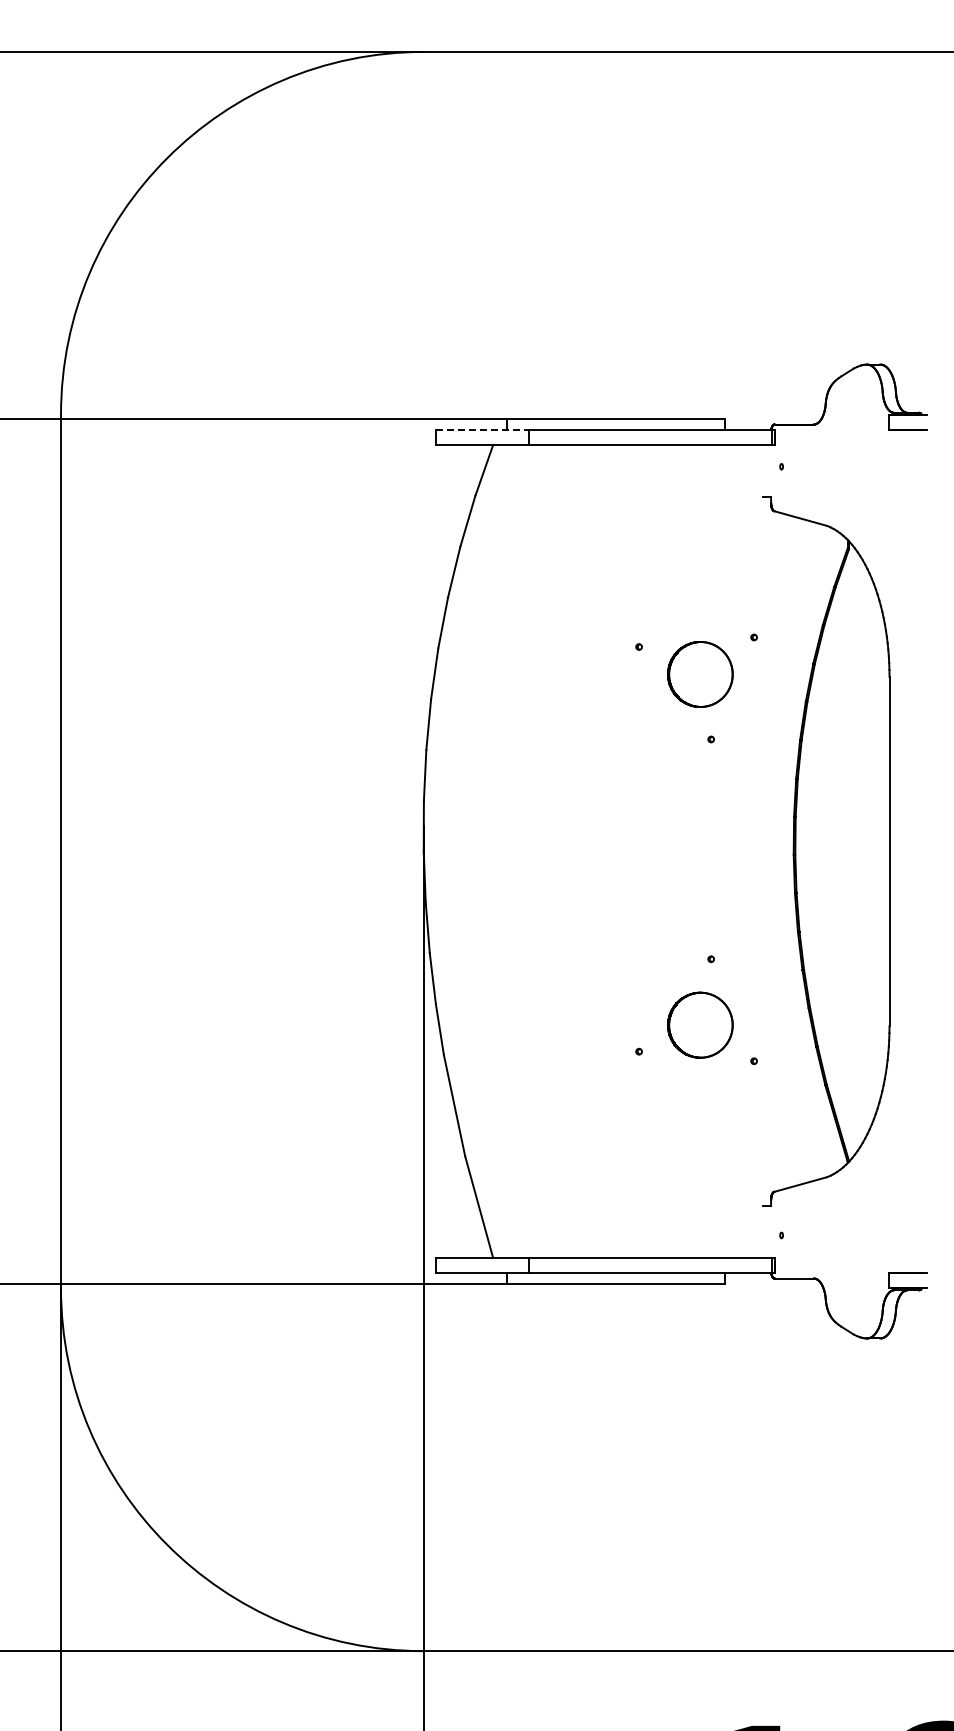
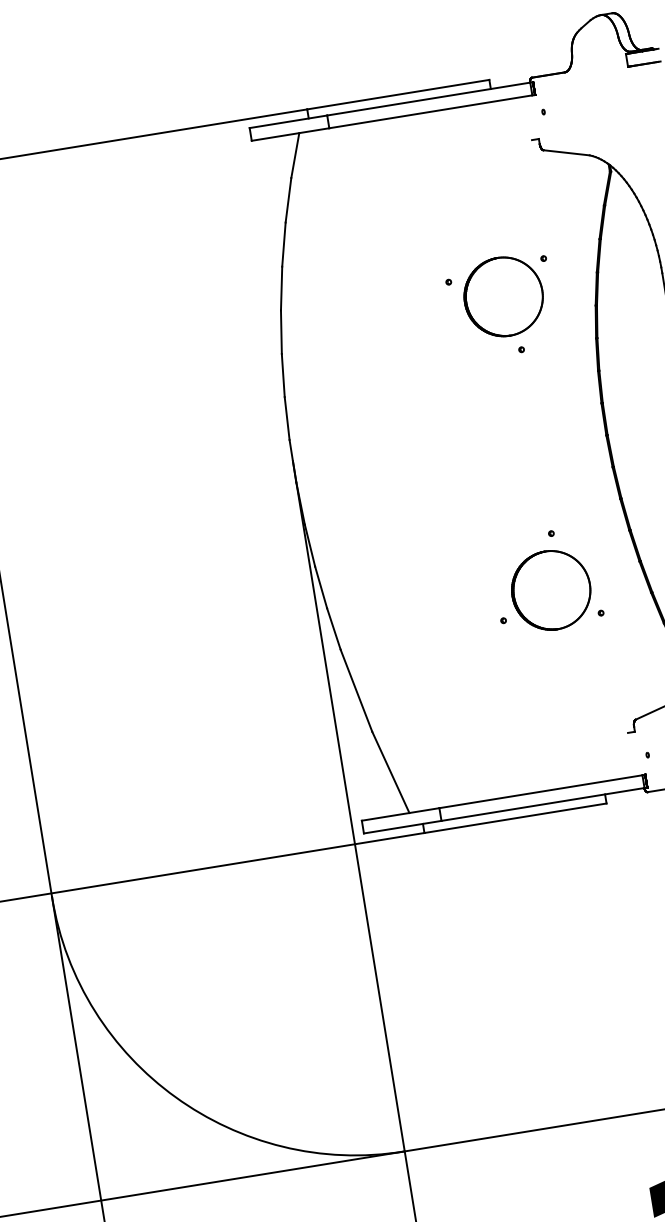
line: (483, 429) -> (289, 121), dashed -> solid
part: (700, 674) -> (503, 296), size x1.43
part: (700, 1024) -> (551, 589), size x1.43

